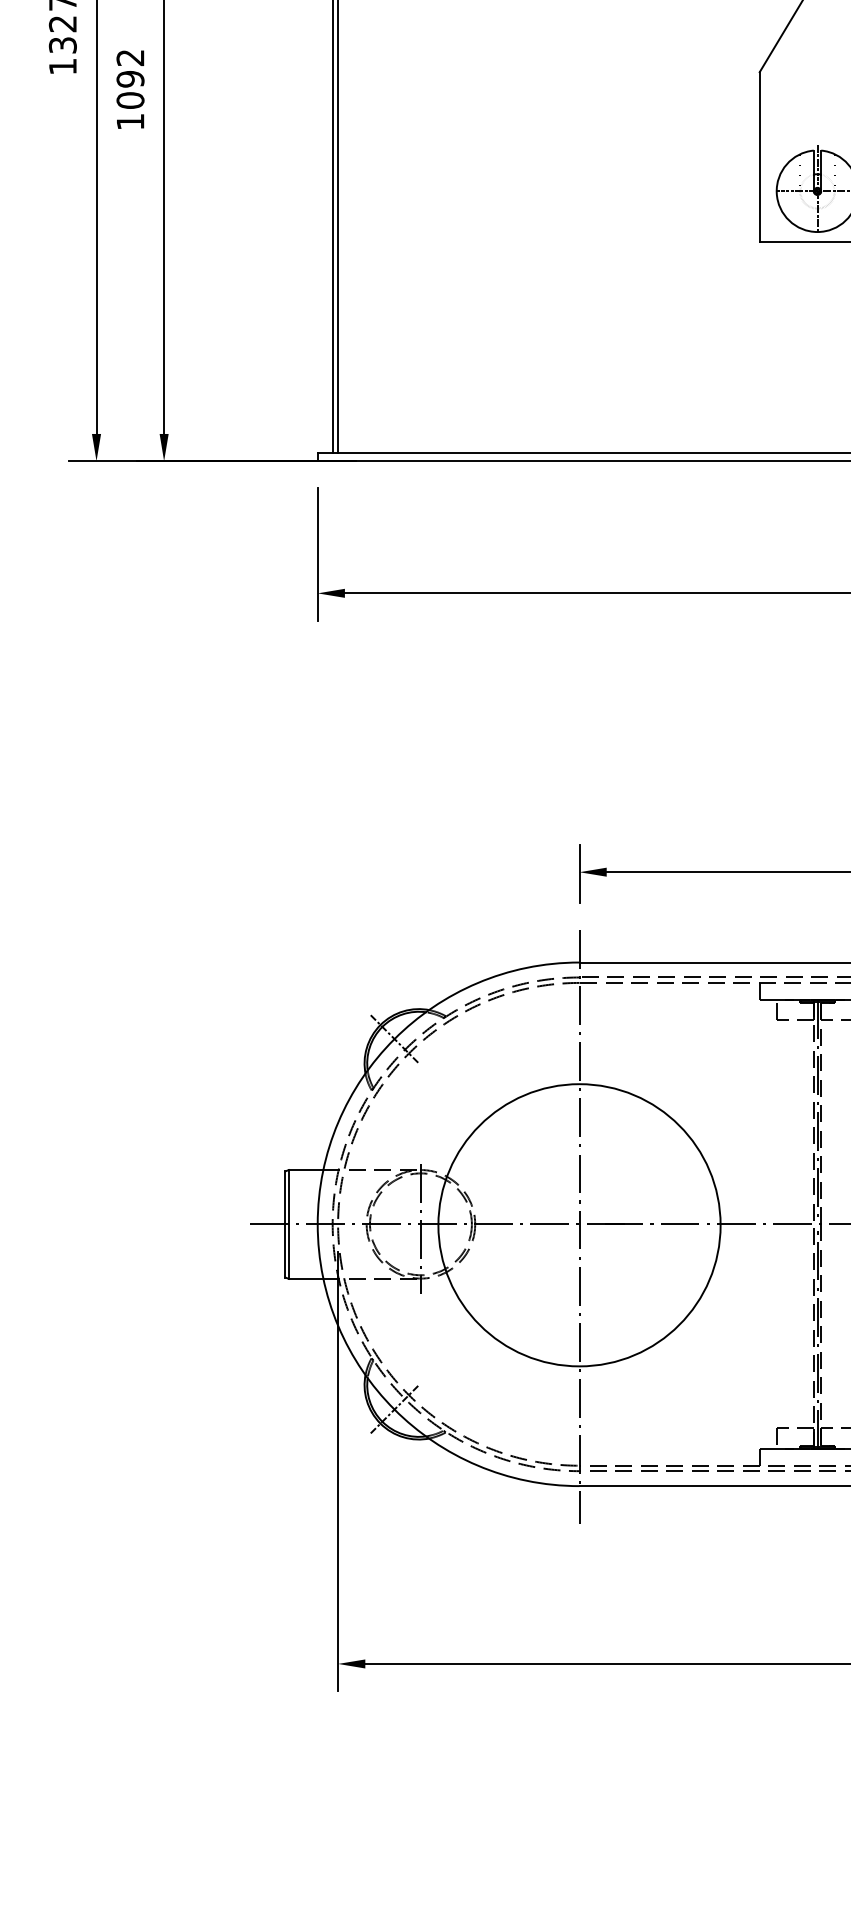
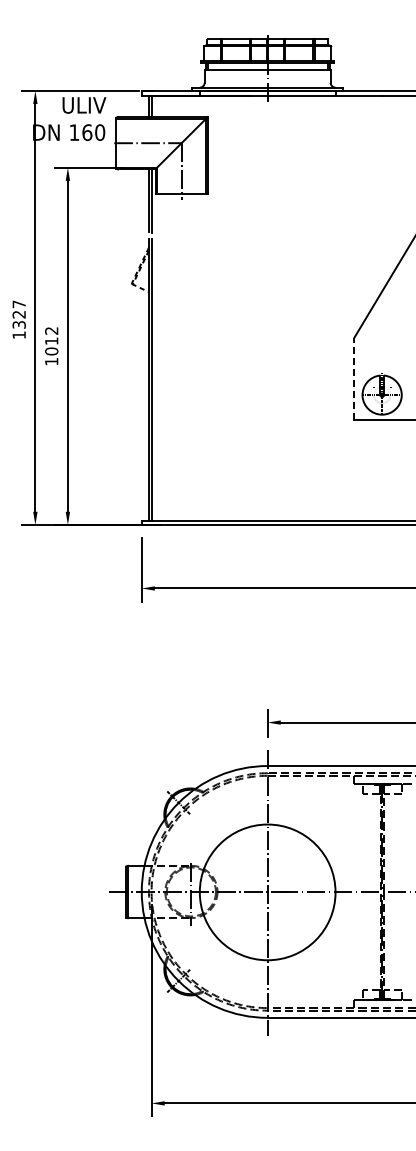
text: (130, 79) -> (51, 341), 1092 -> 1012
line: (760, 156) -> (354, 378), solid -> dashed

